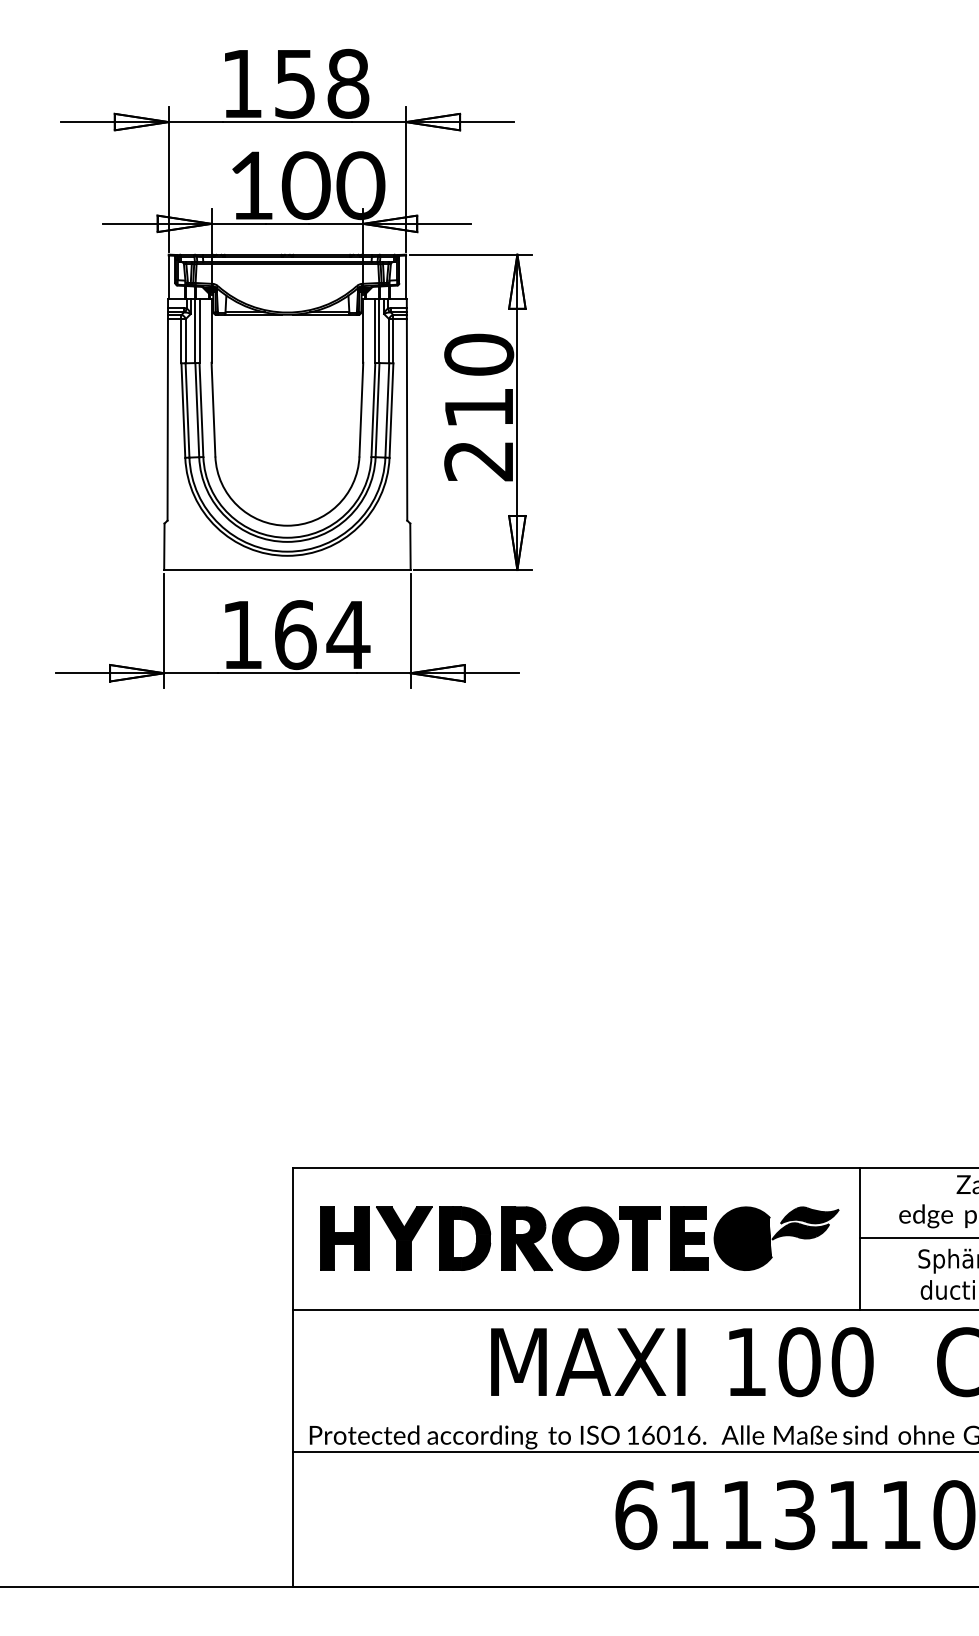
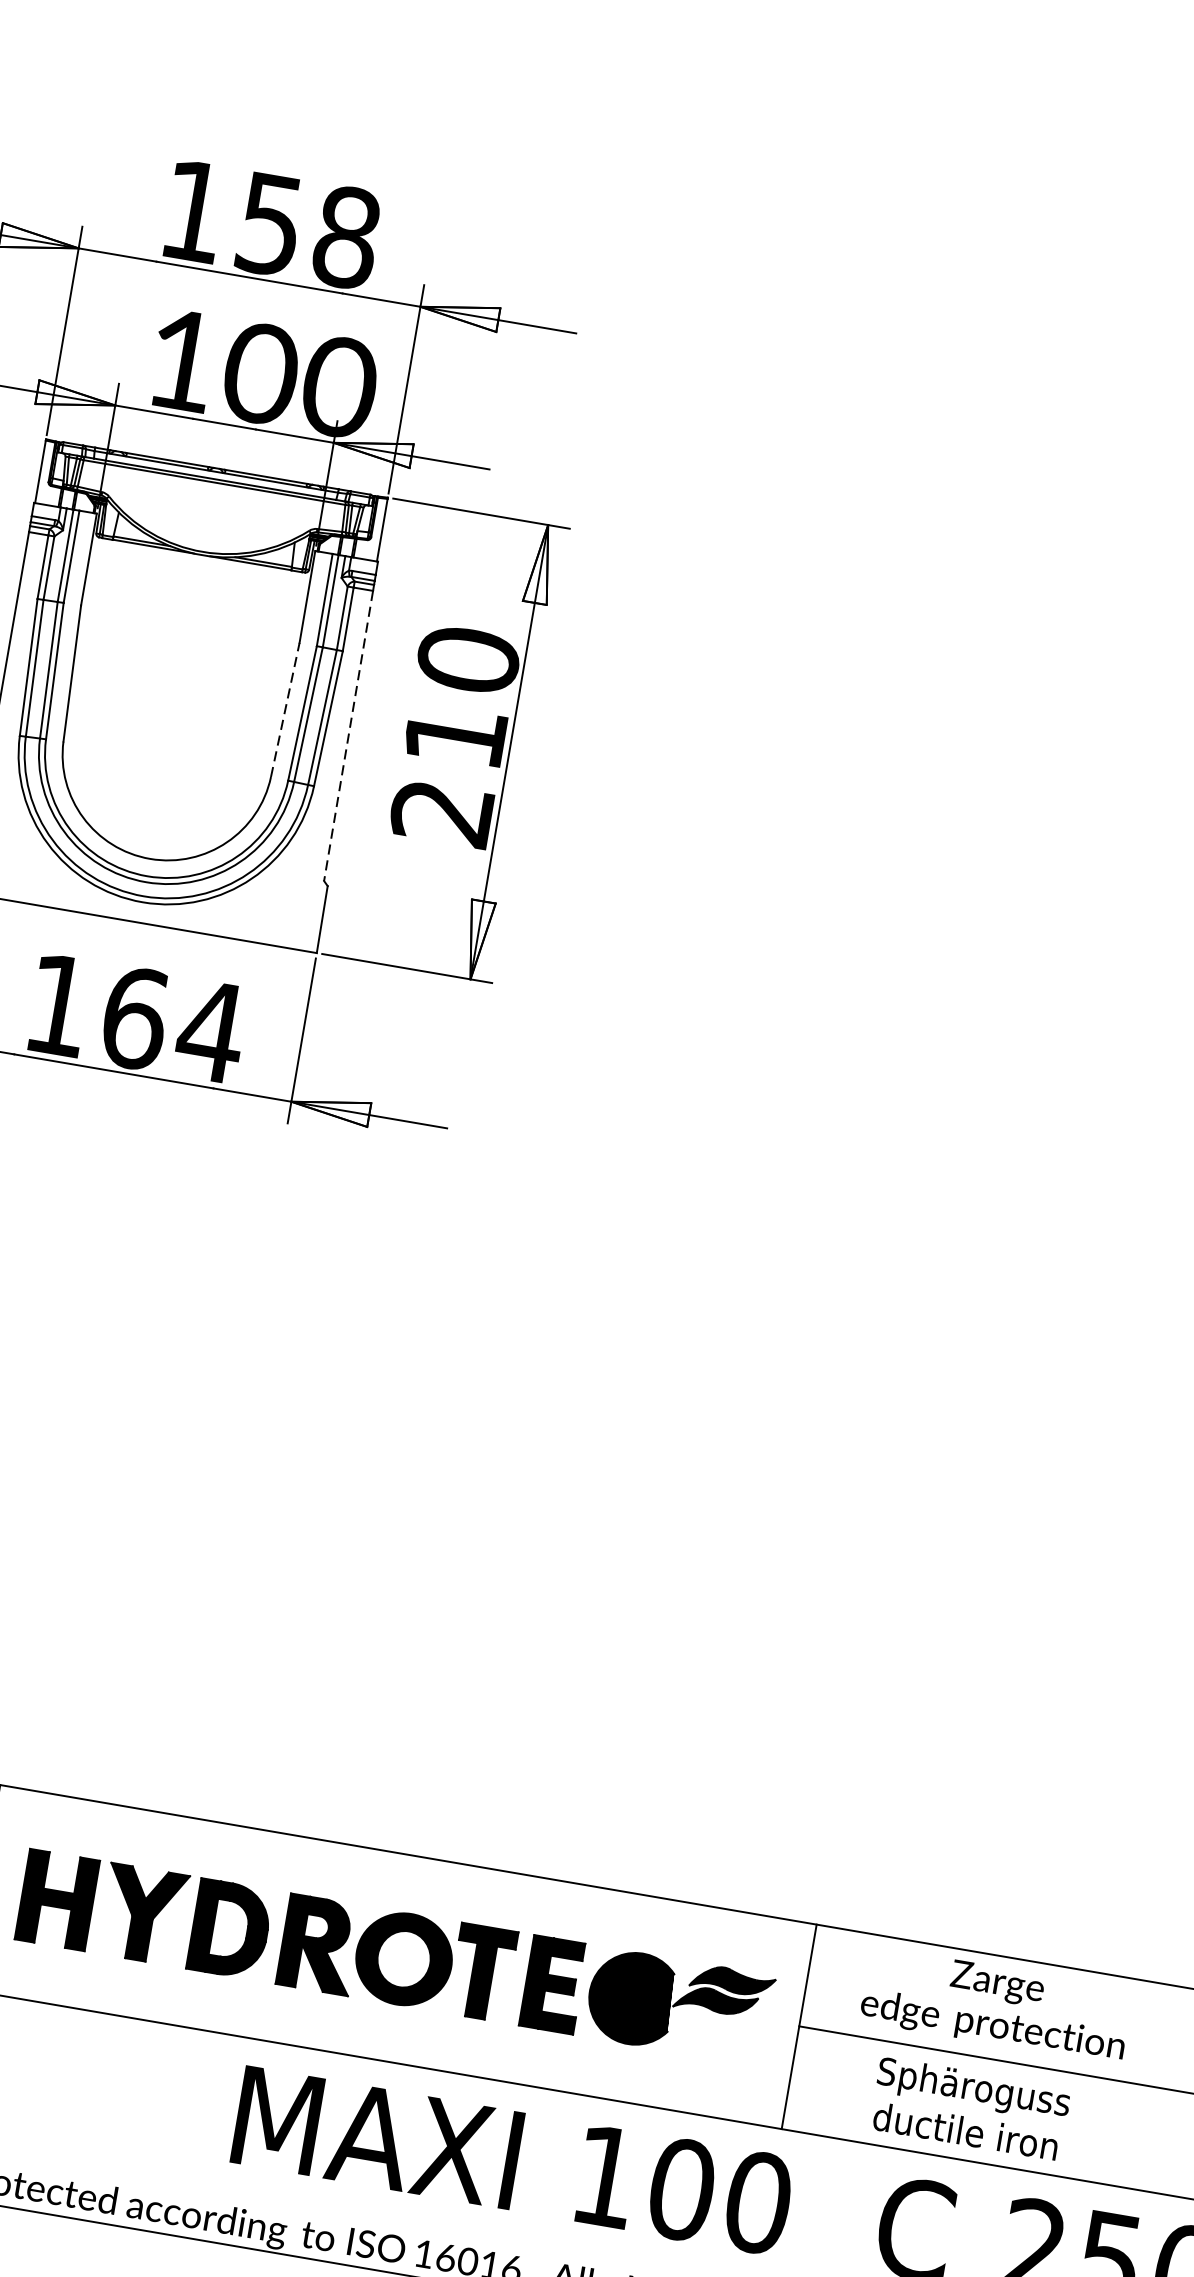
line: (361, 409) -> (285, 709), solid -> dashed
line: (407, 419) -> (349, 735), solid -> dashed

